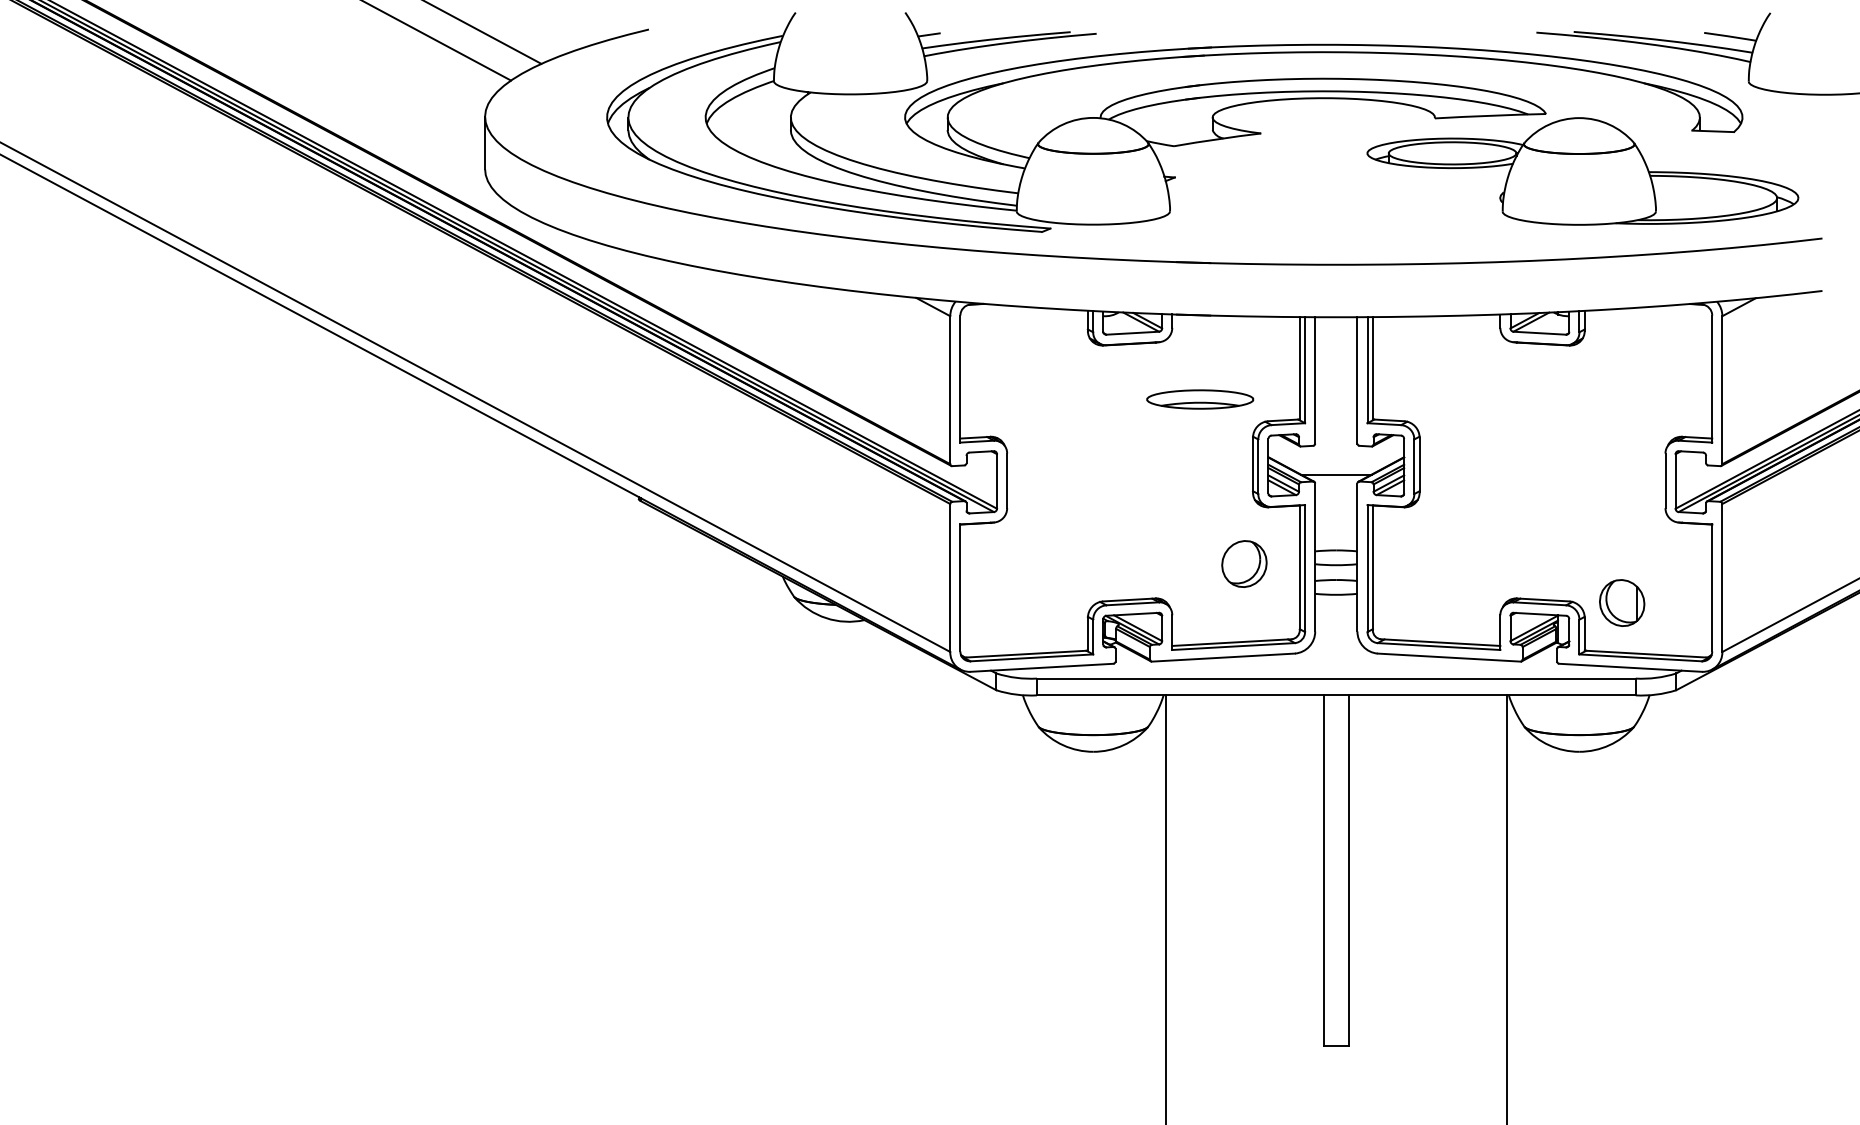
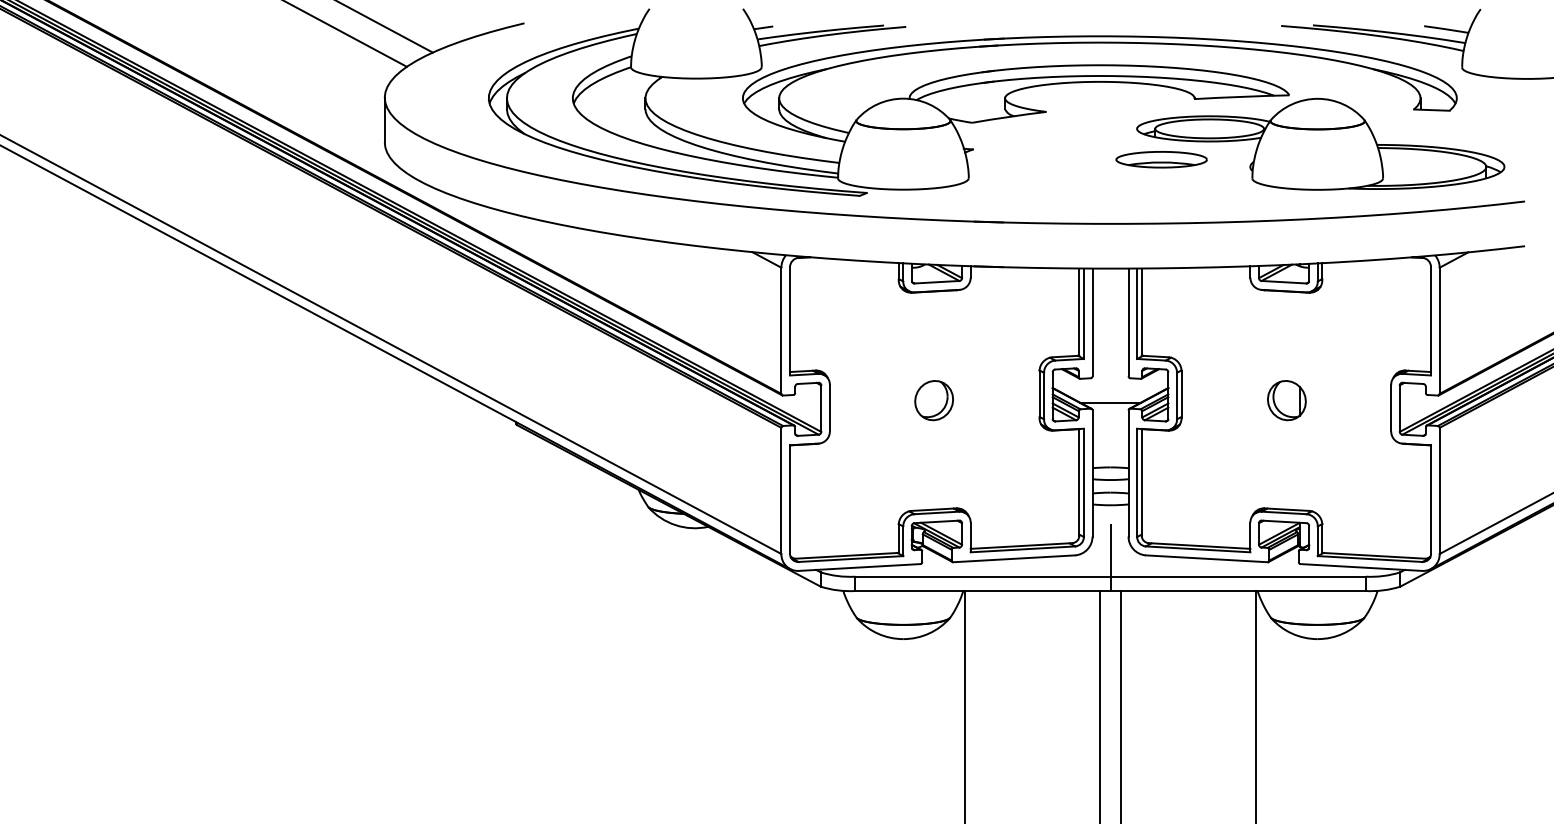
part: (1200, 399) -> (1161, 159), moved
part: (1244, 563) -> (934, 400), moved
part: (1622, 602) -> (1287, 400), moved
line: (1336, 656) -> (1110, 557), added

